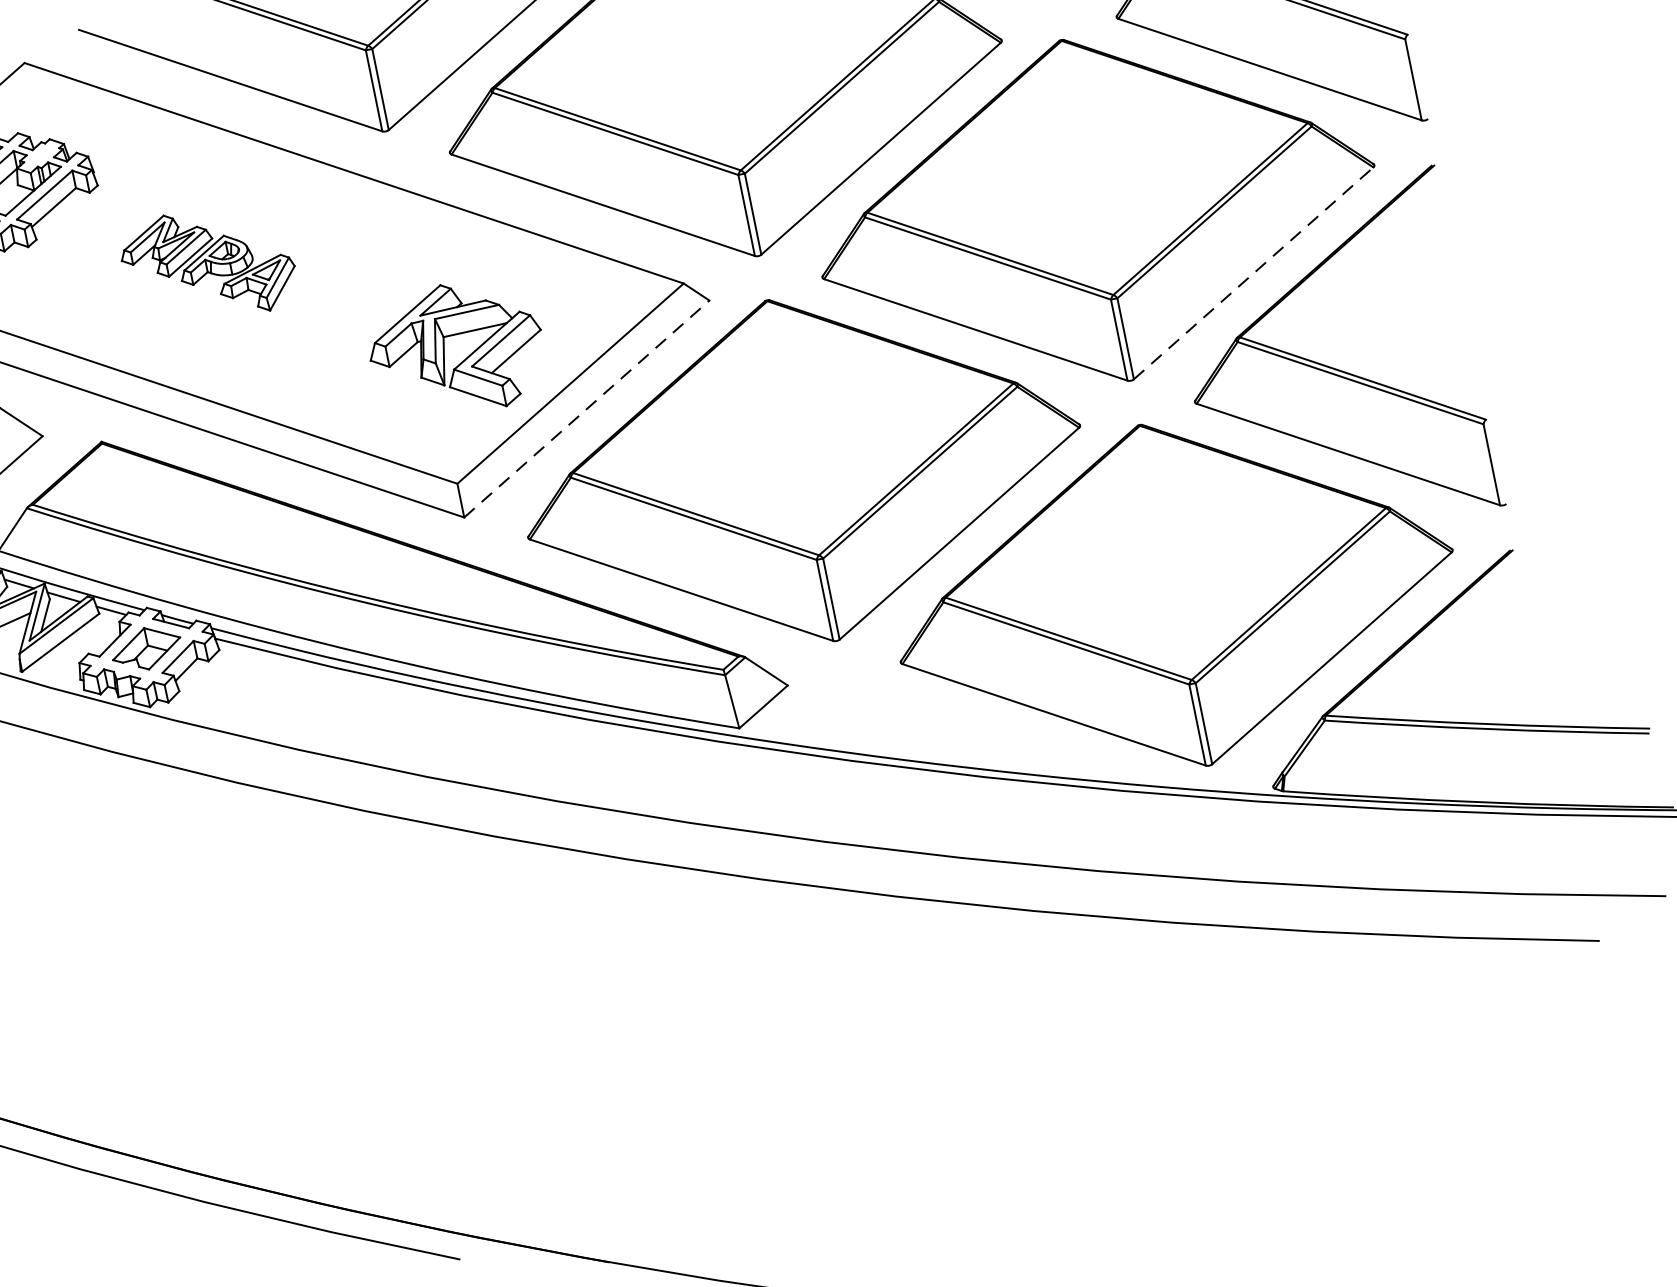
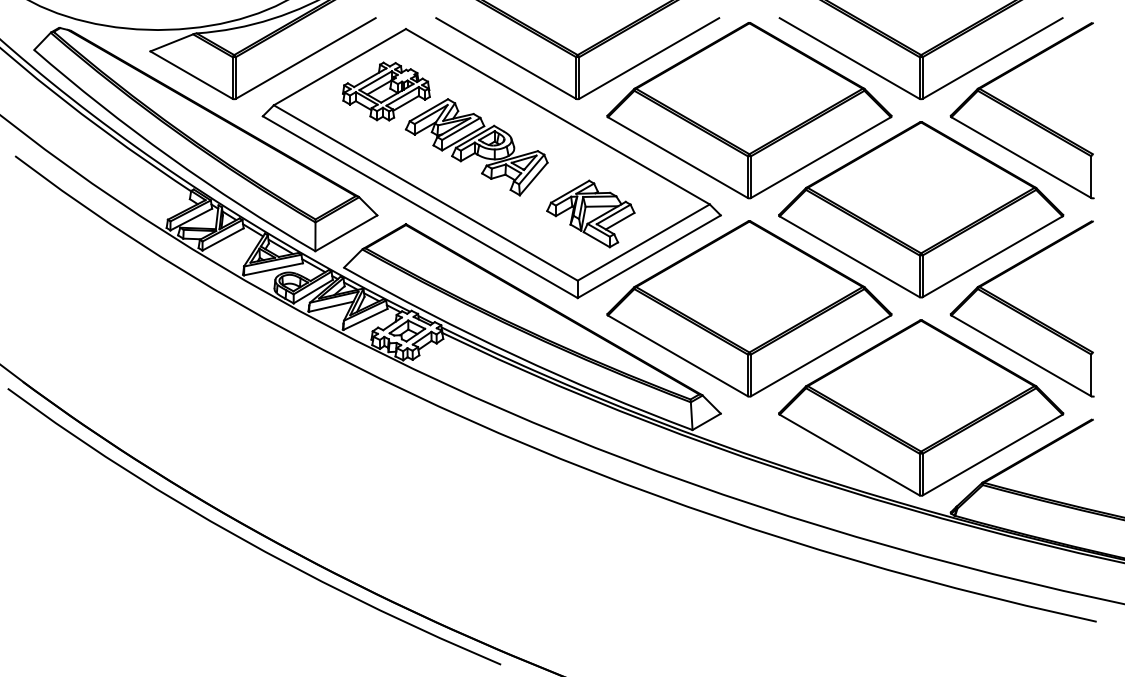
part: (208, 265) -> (476, 147), size x1.67
line: (1253, 272) -> (992, 256), dashed -> solid
line: (587, 408) -> (649, 256), dashed -> solid

